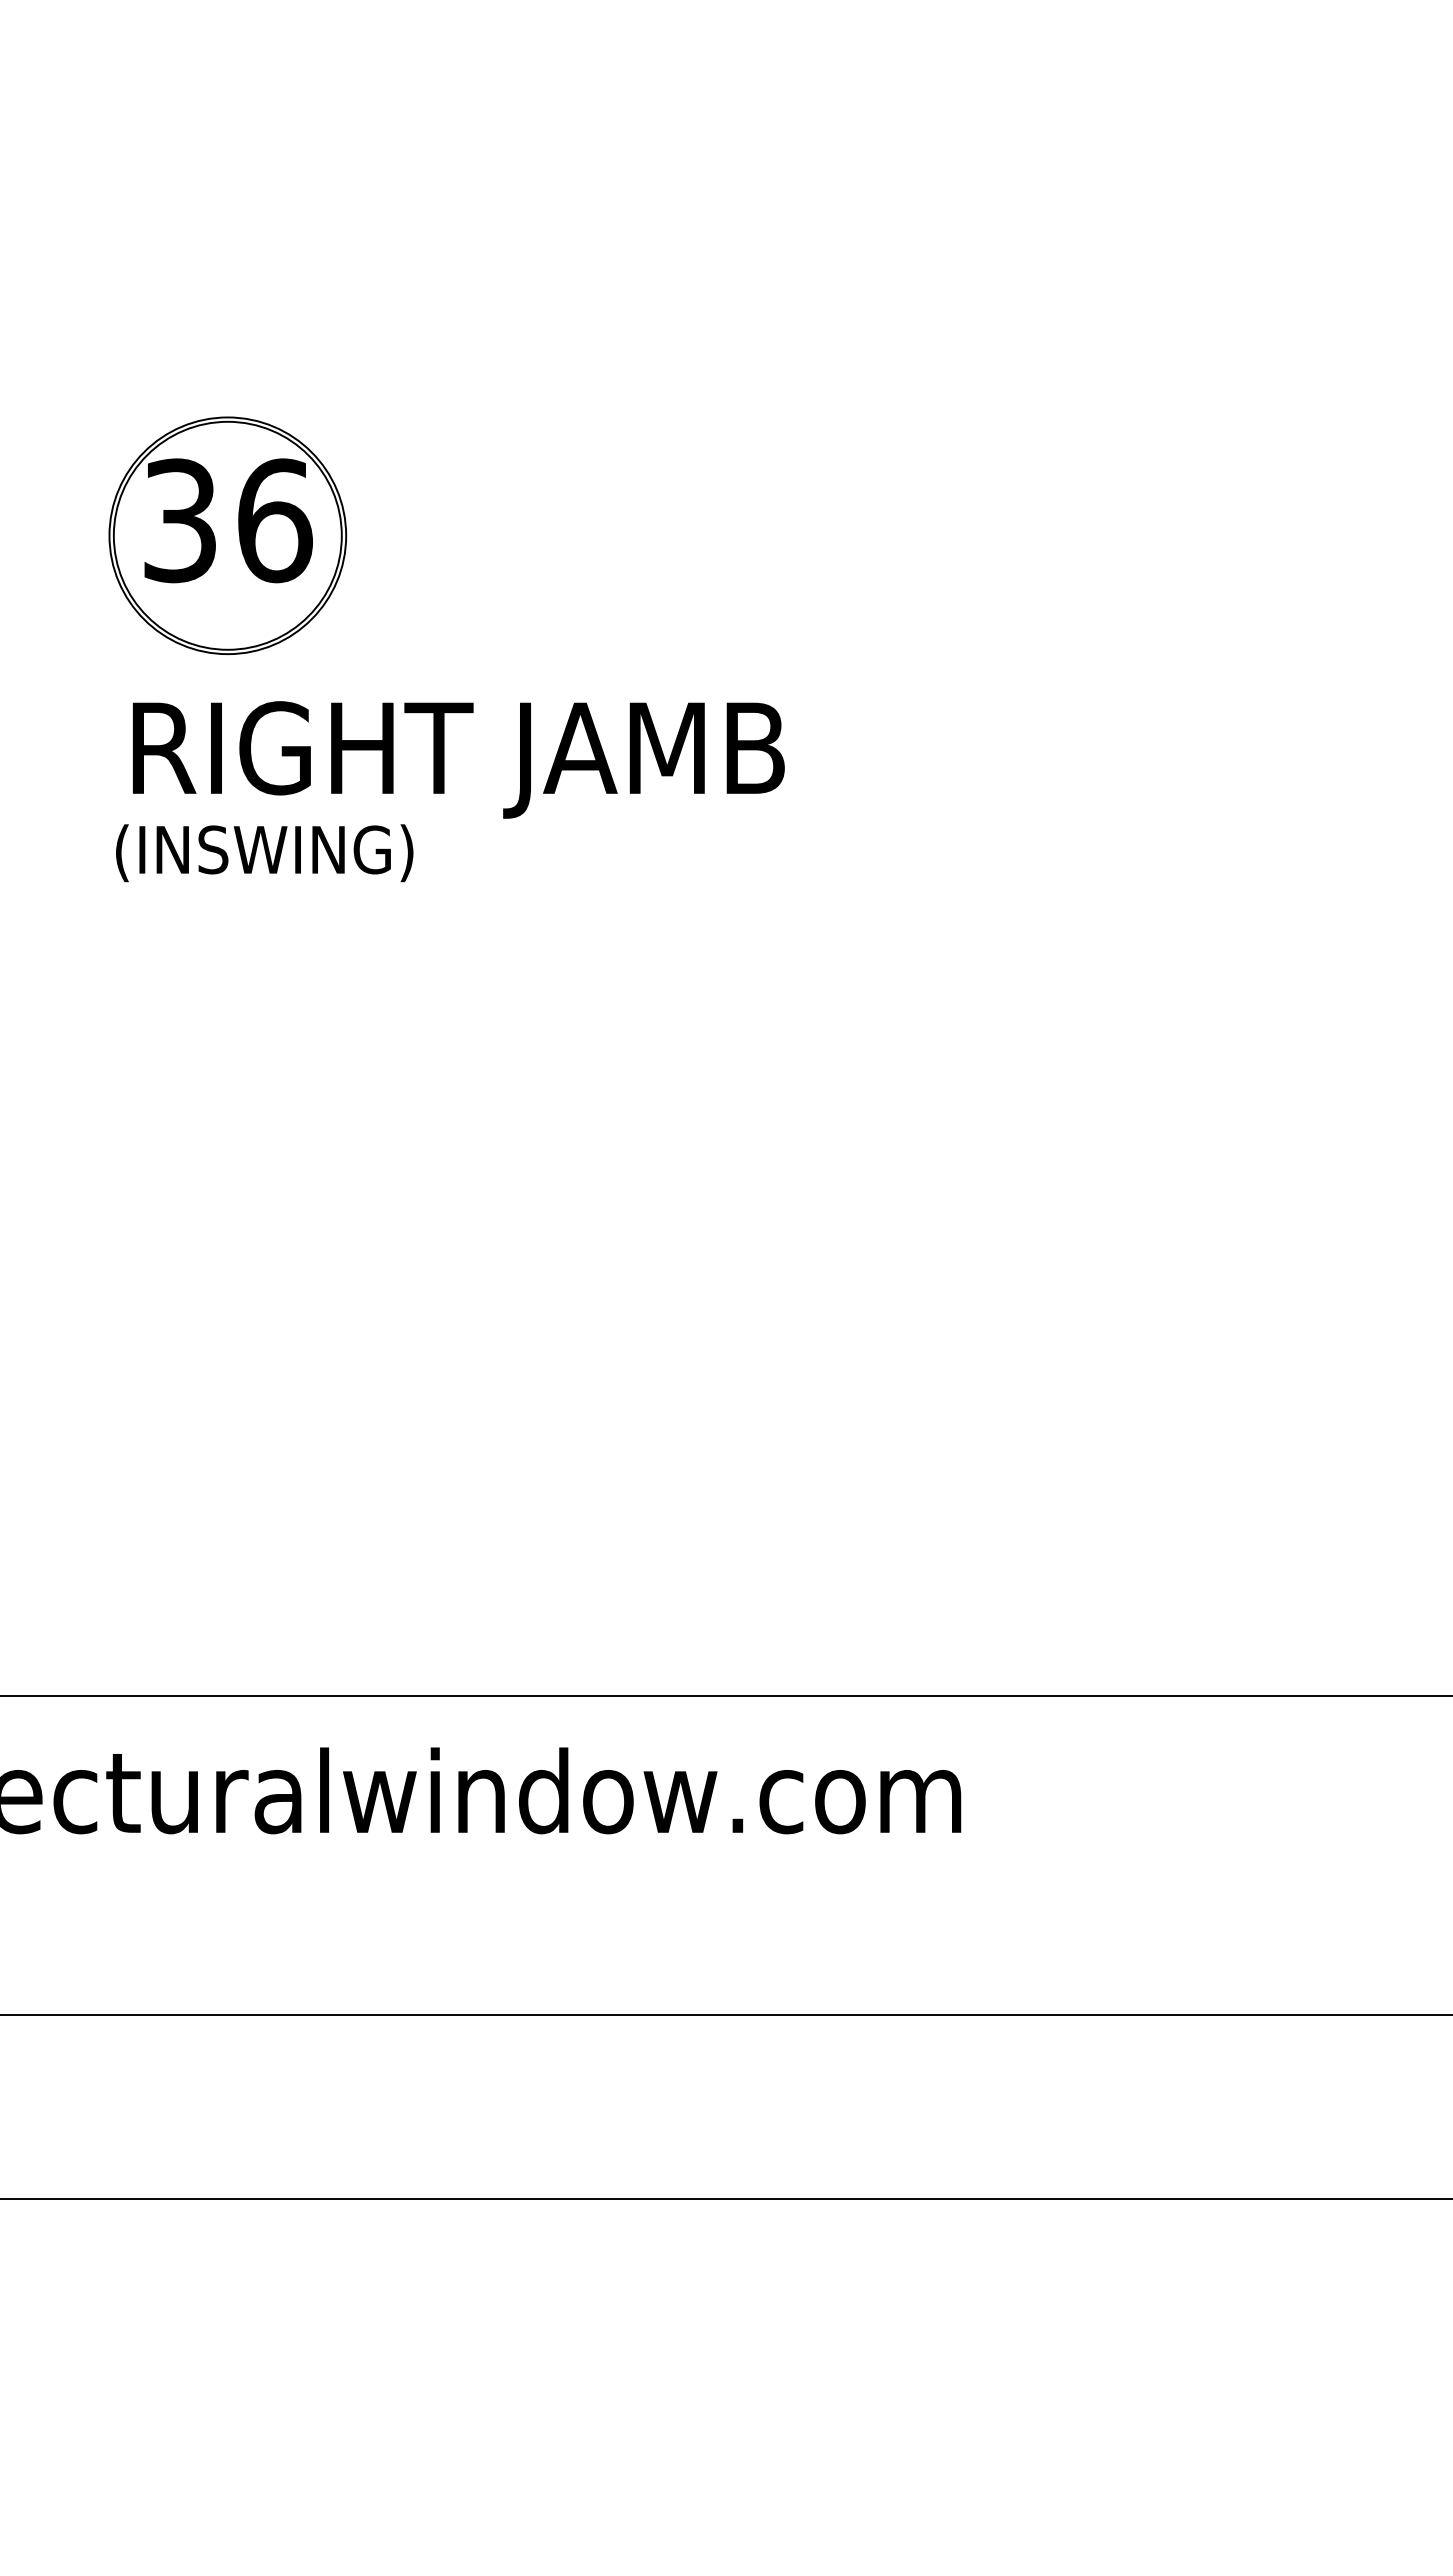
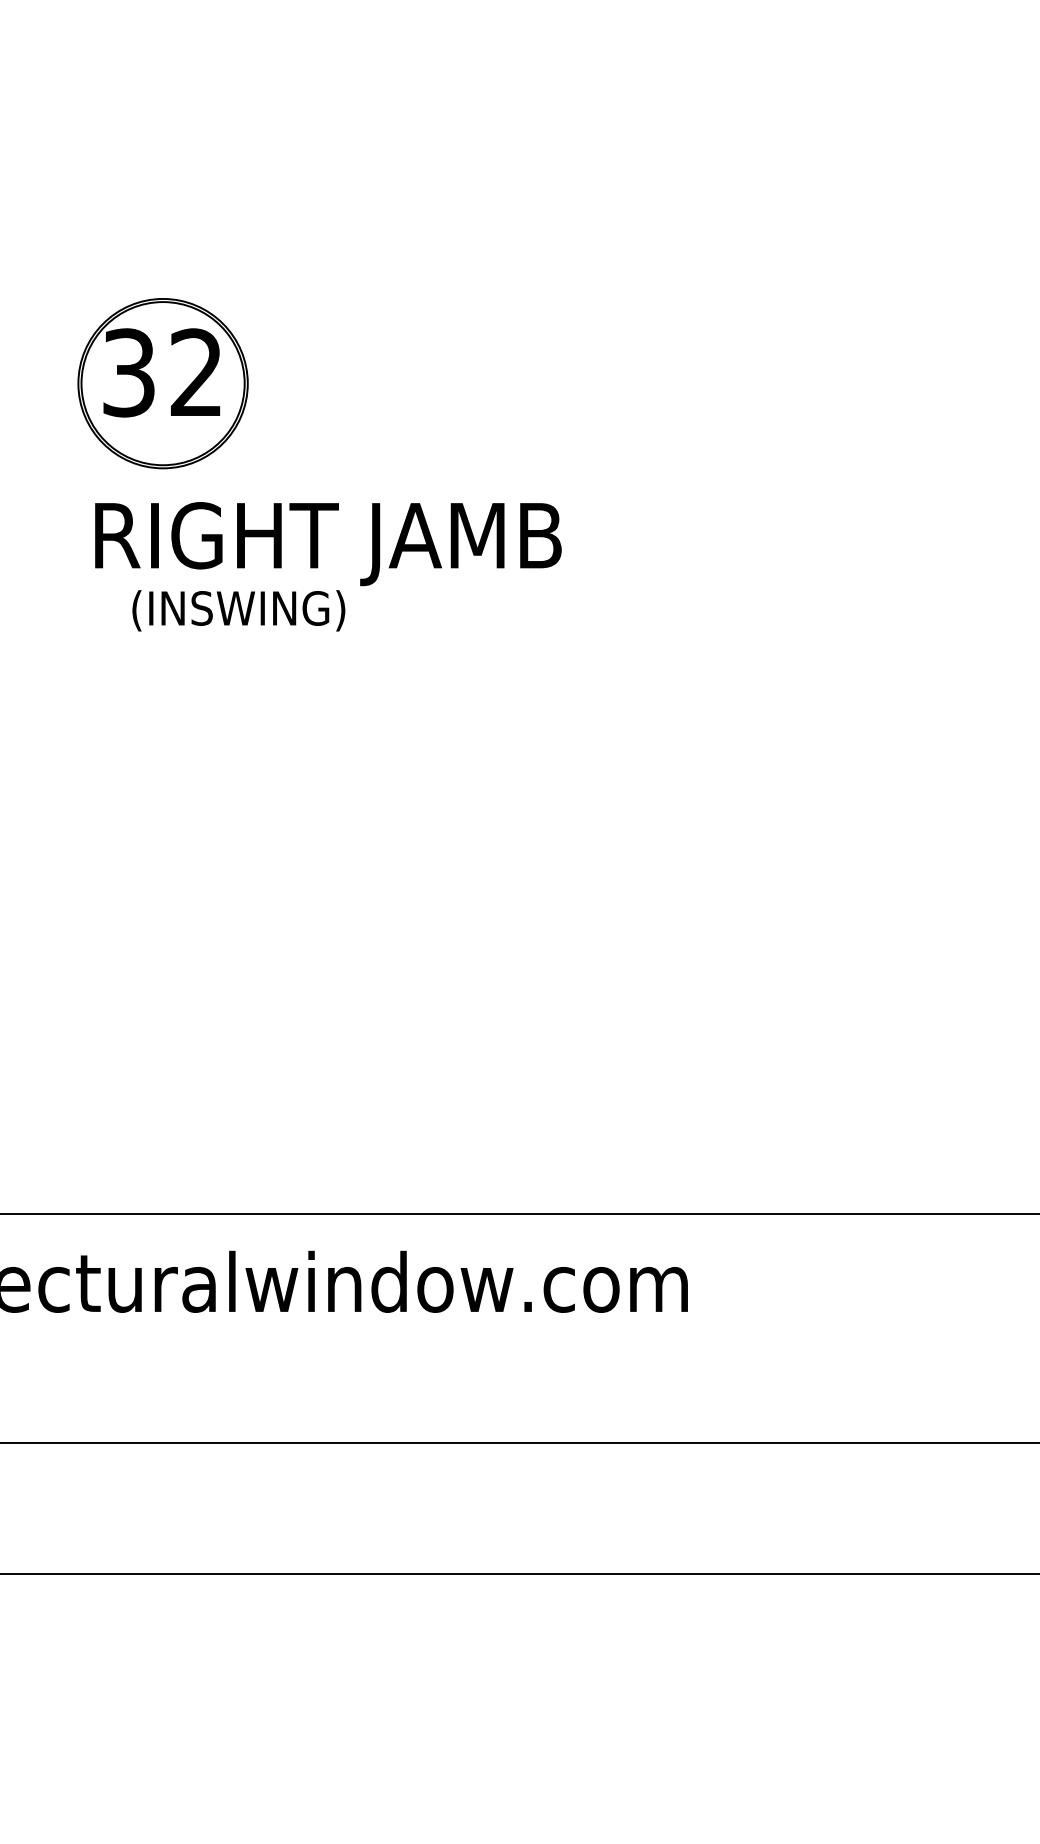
text: (275, 520) -> (197, 372), 36 -> 32
text: (264, 853) -> (238, 611), moved

